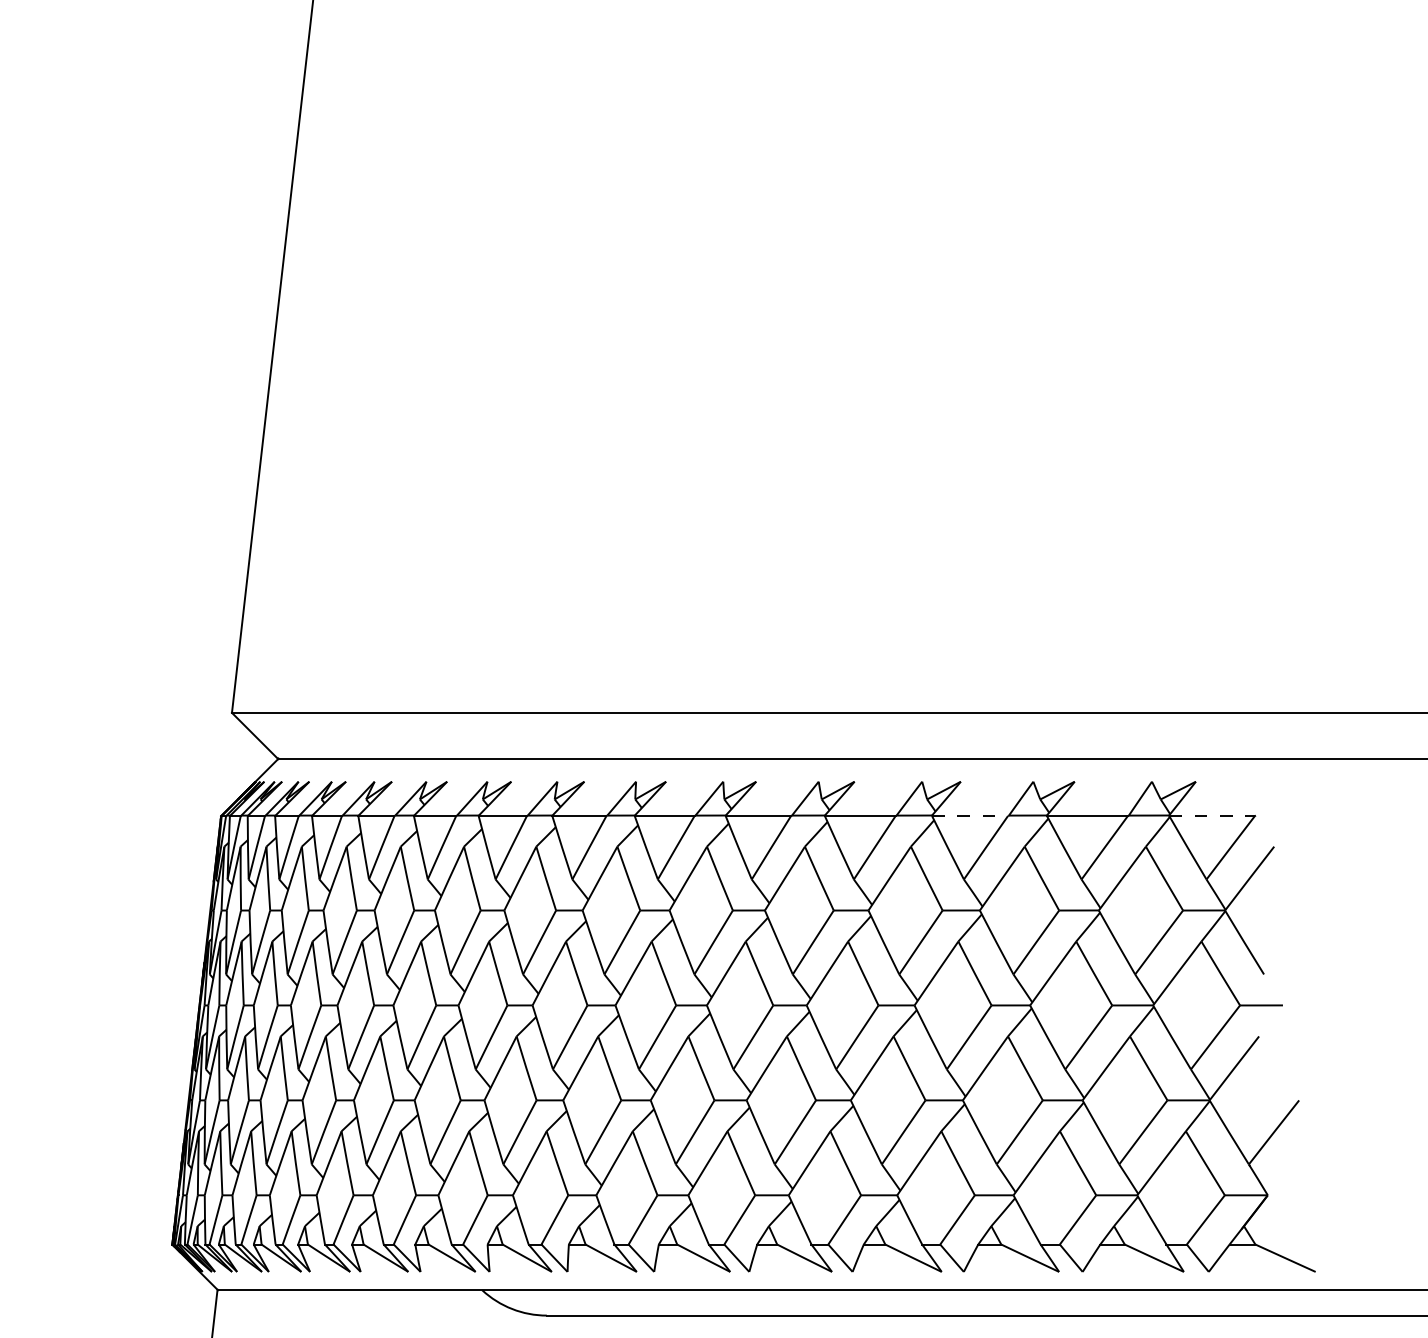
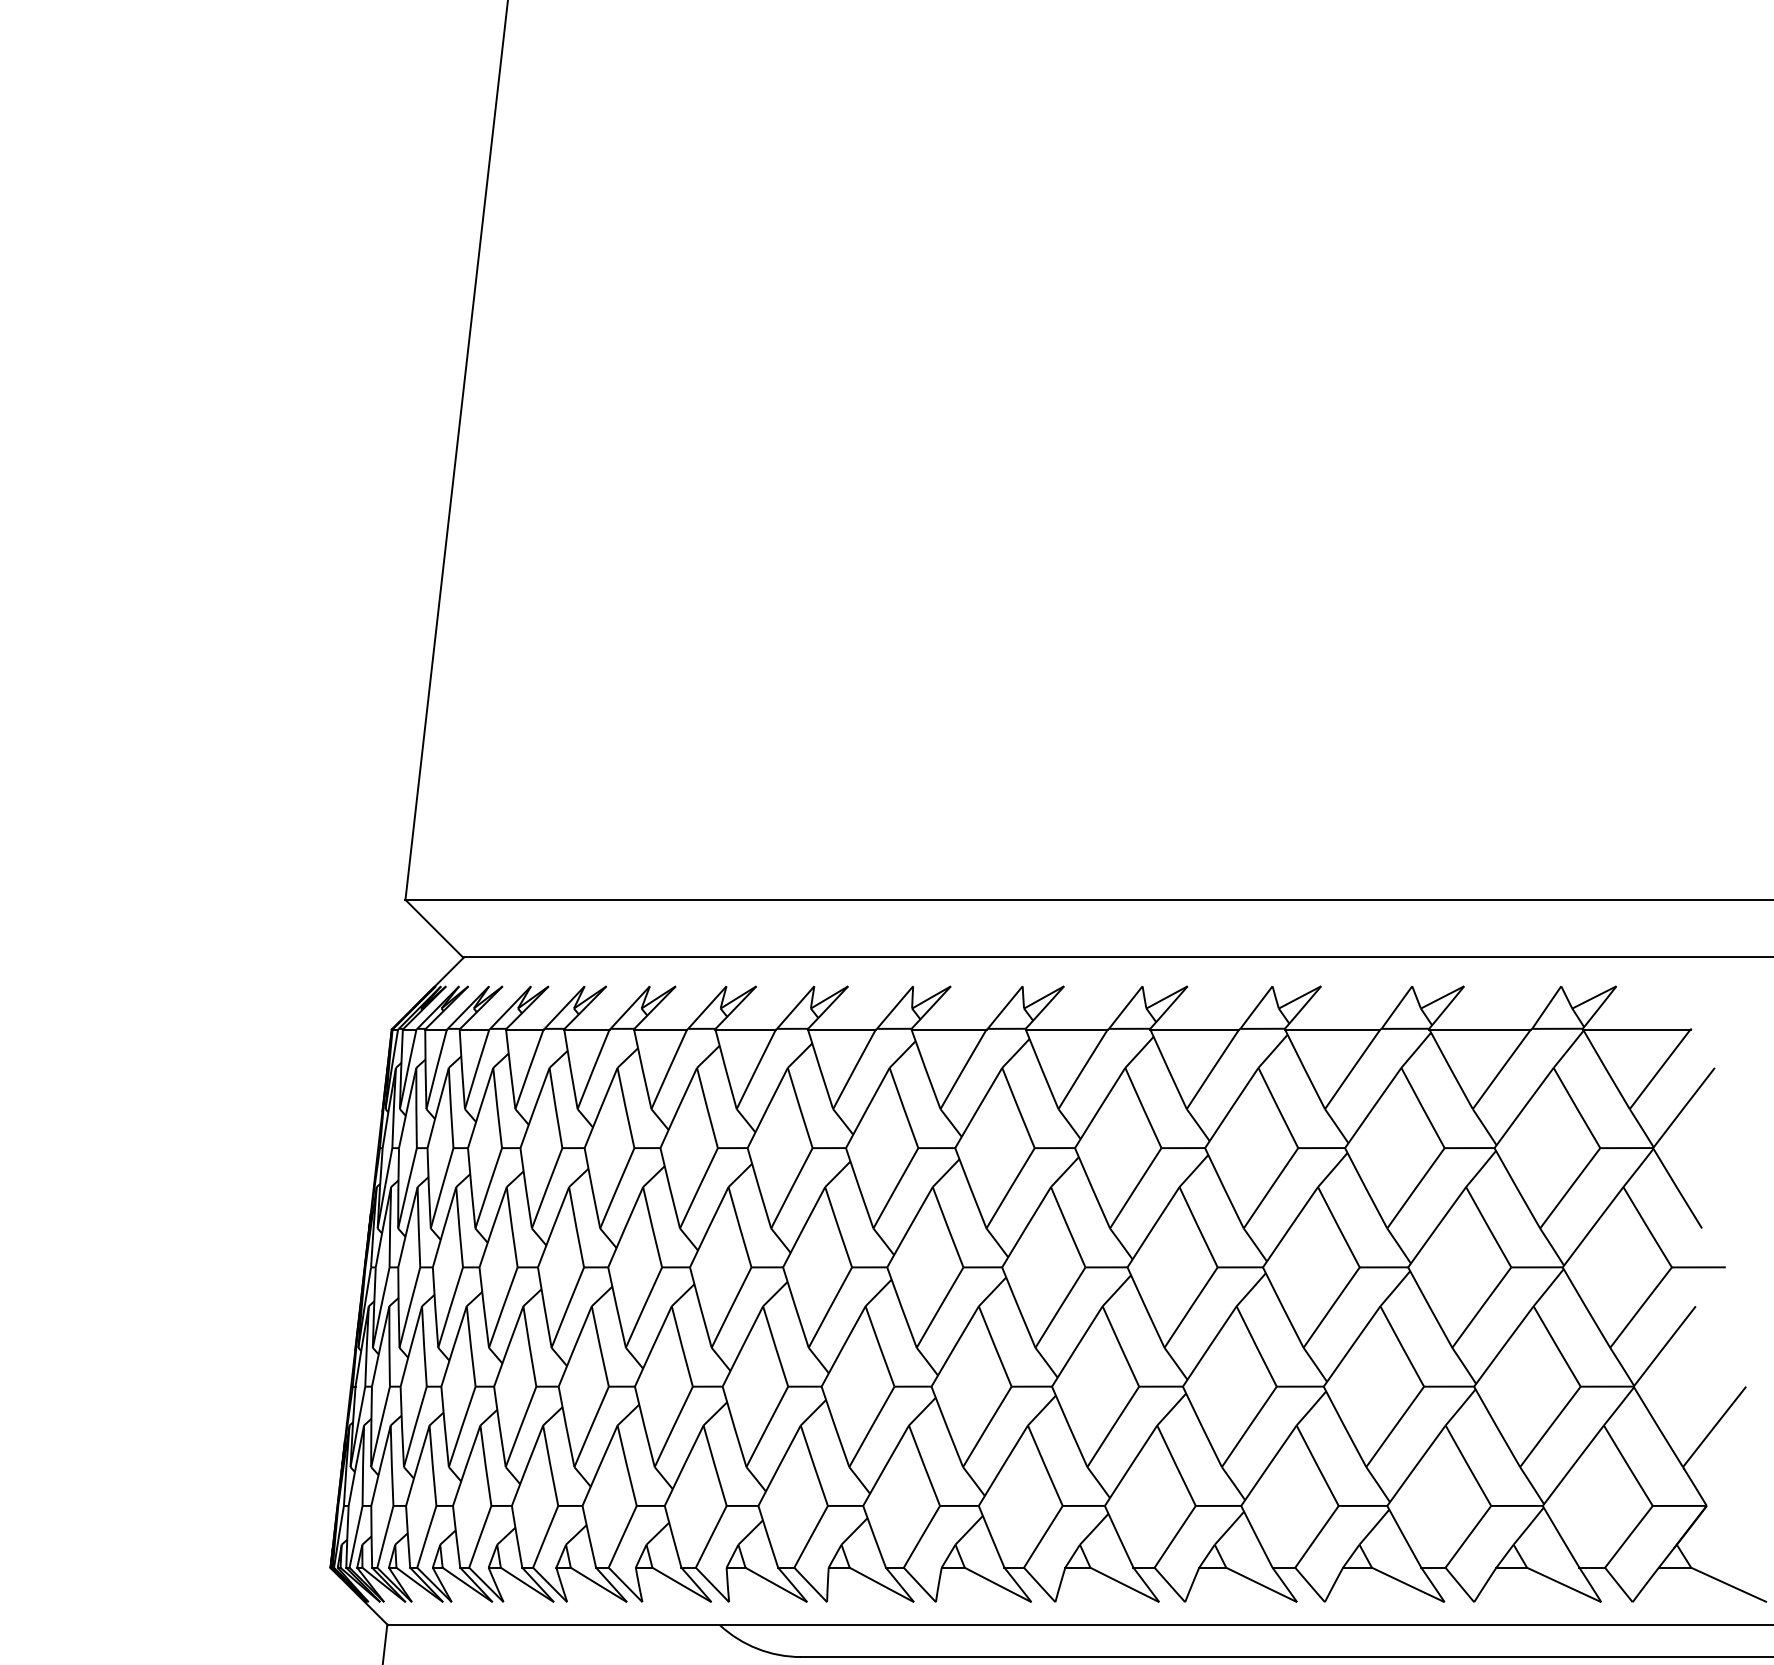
line: (970, 816) -> (1333, 1030), dashed -> solid
line: (1212, 816) -> (1637, 1030), dashed -> solid

